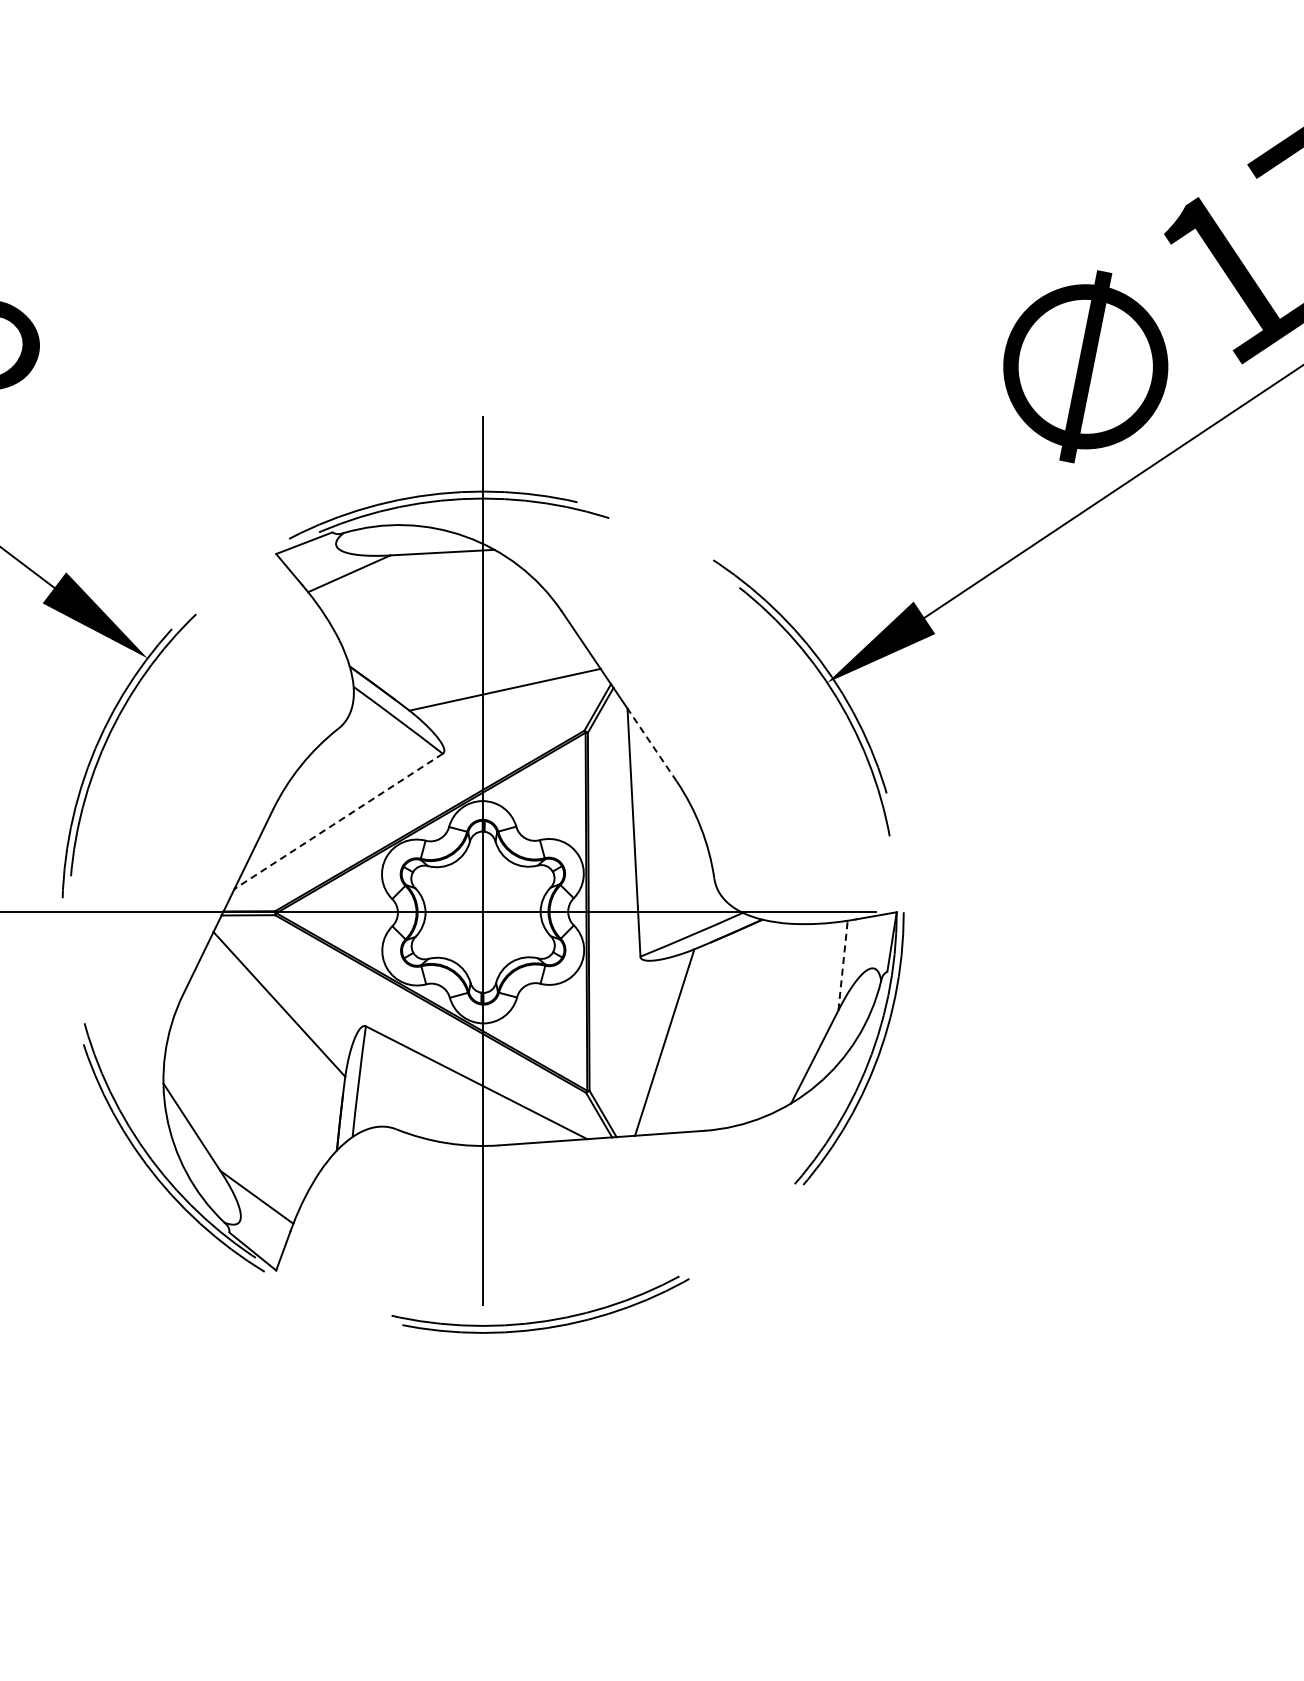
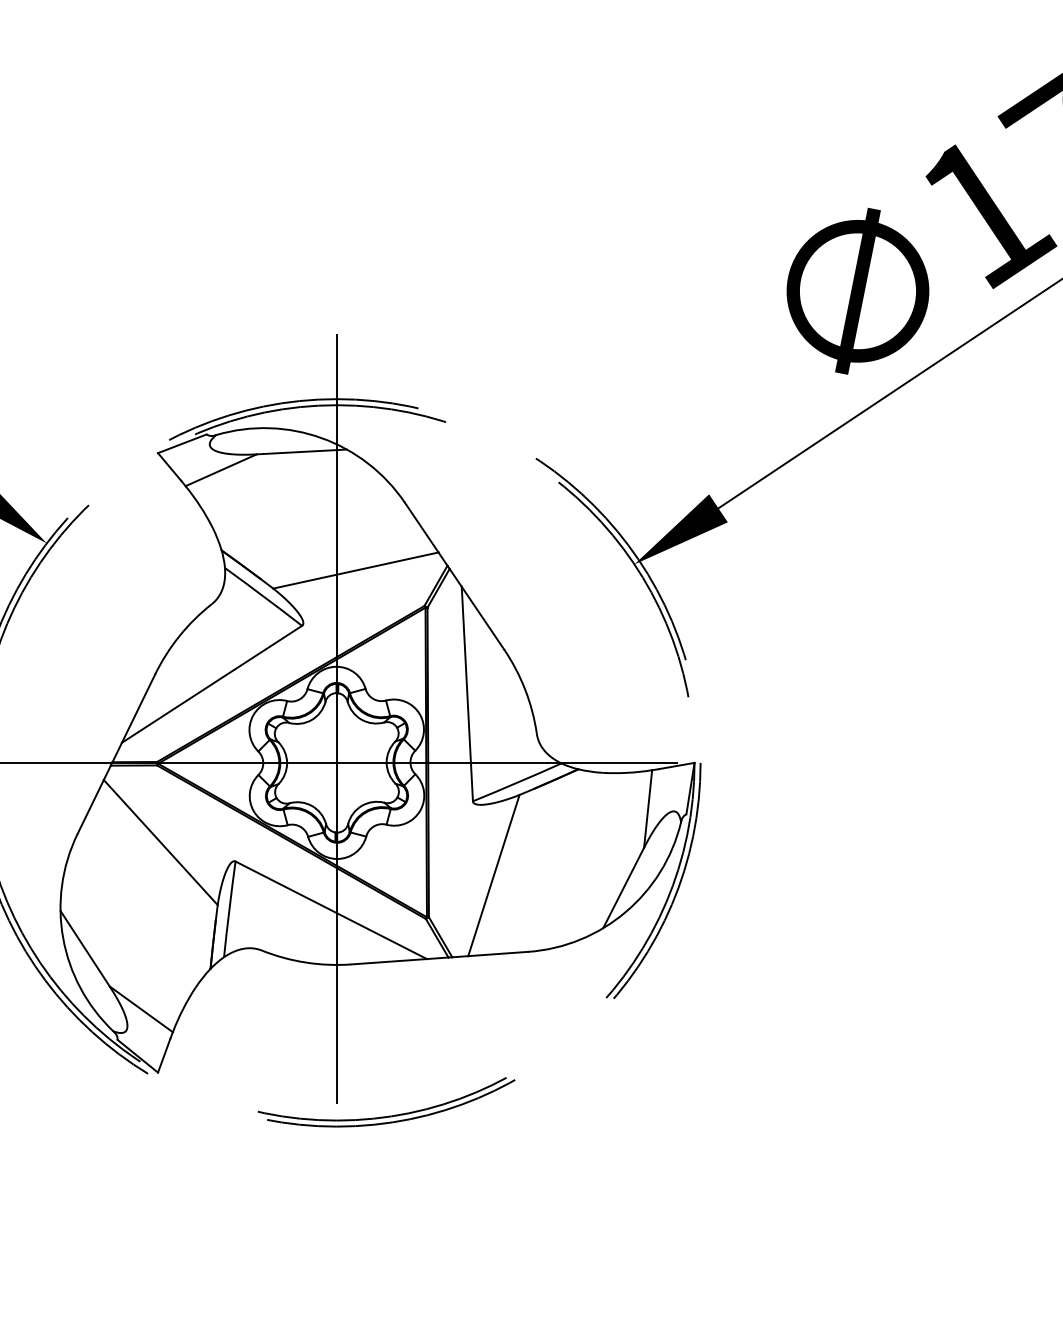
line: (652, 744) -> (483, 617), dashed -> solid
line: (338, 821) -> (211, 684), dashed -> solid
line: (843, 965) -> (648, 808), dashed -> solid

